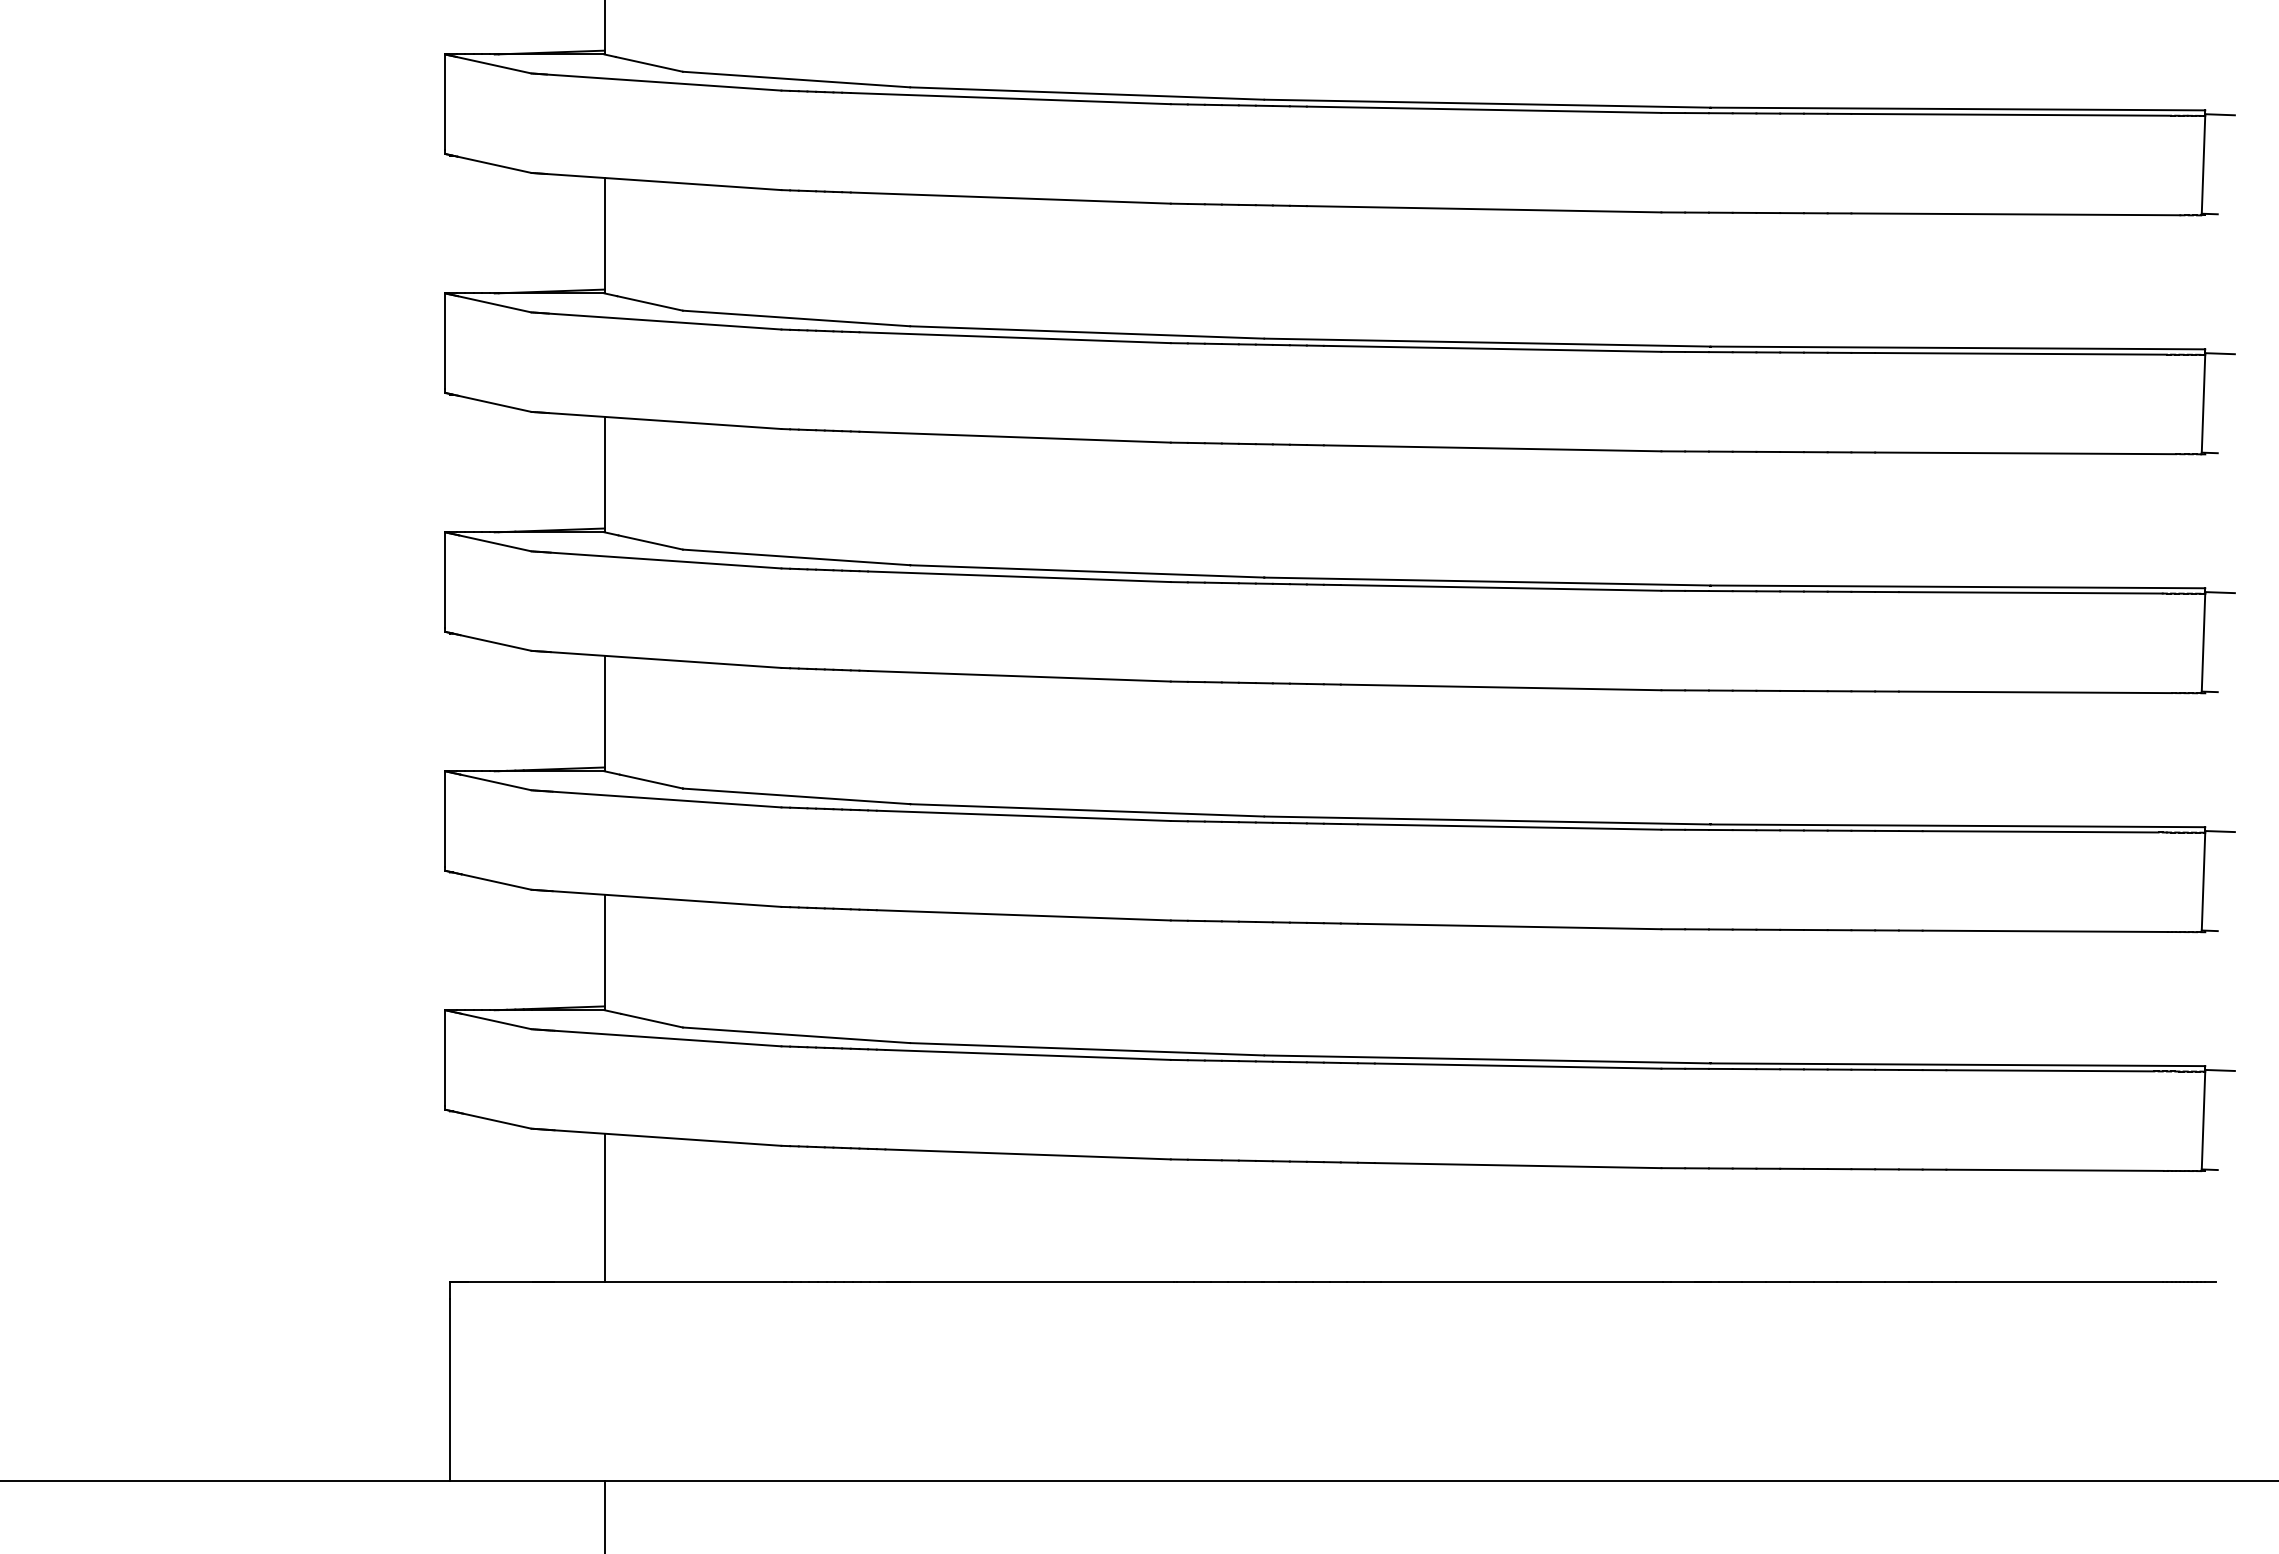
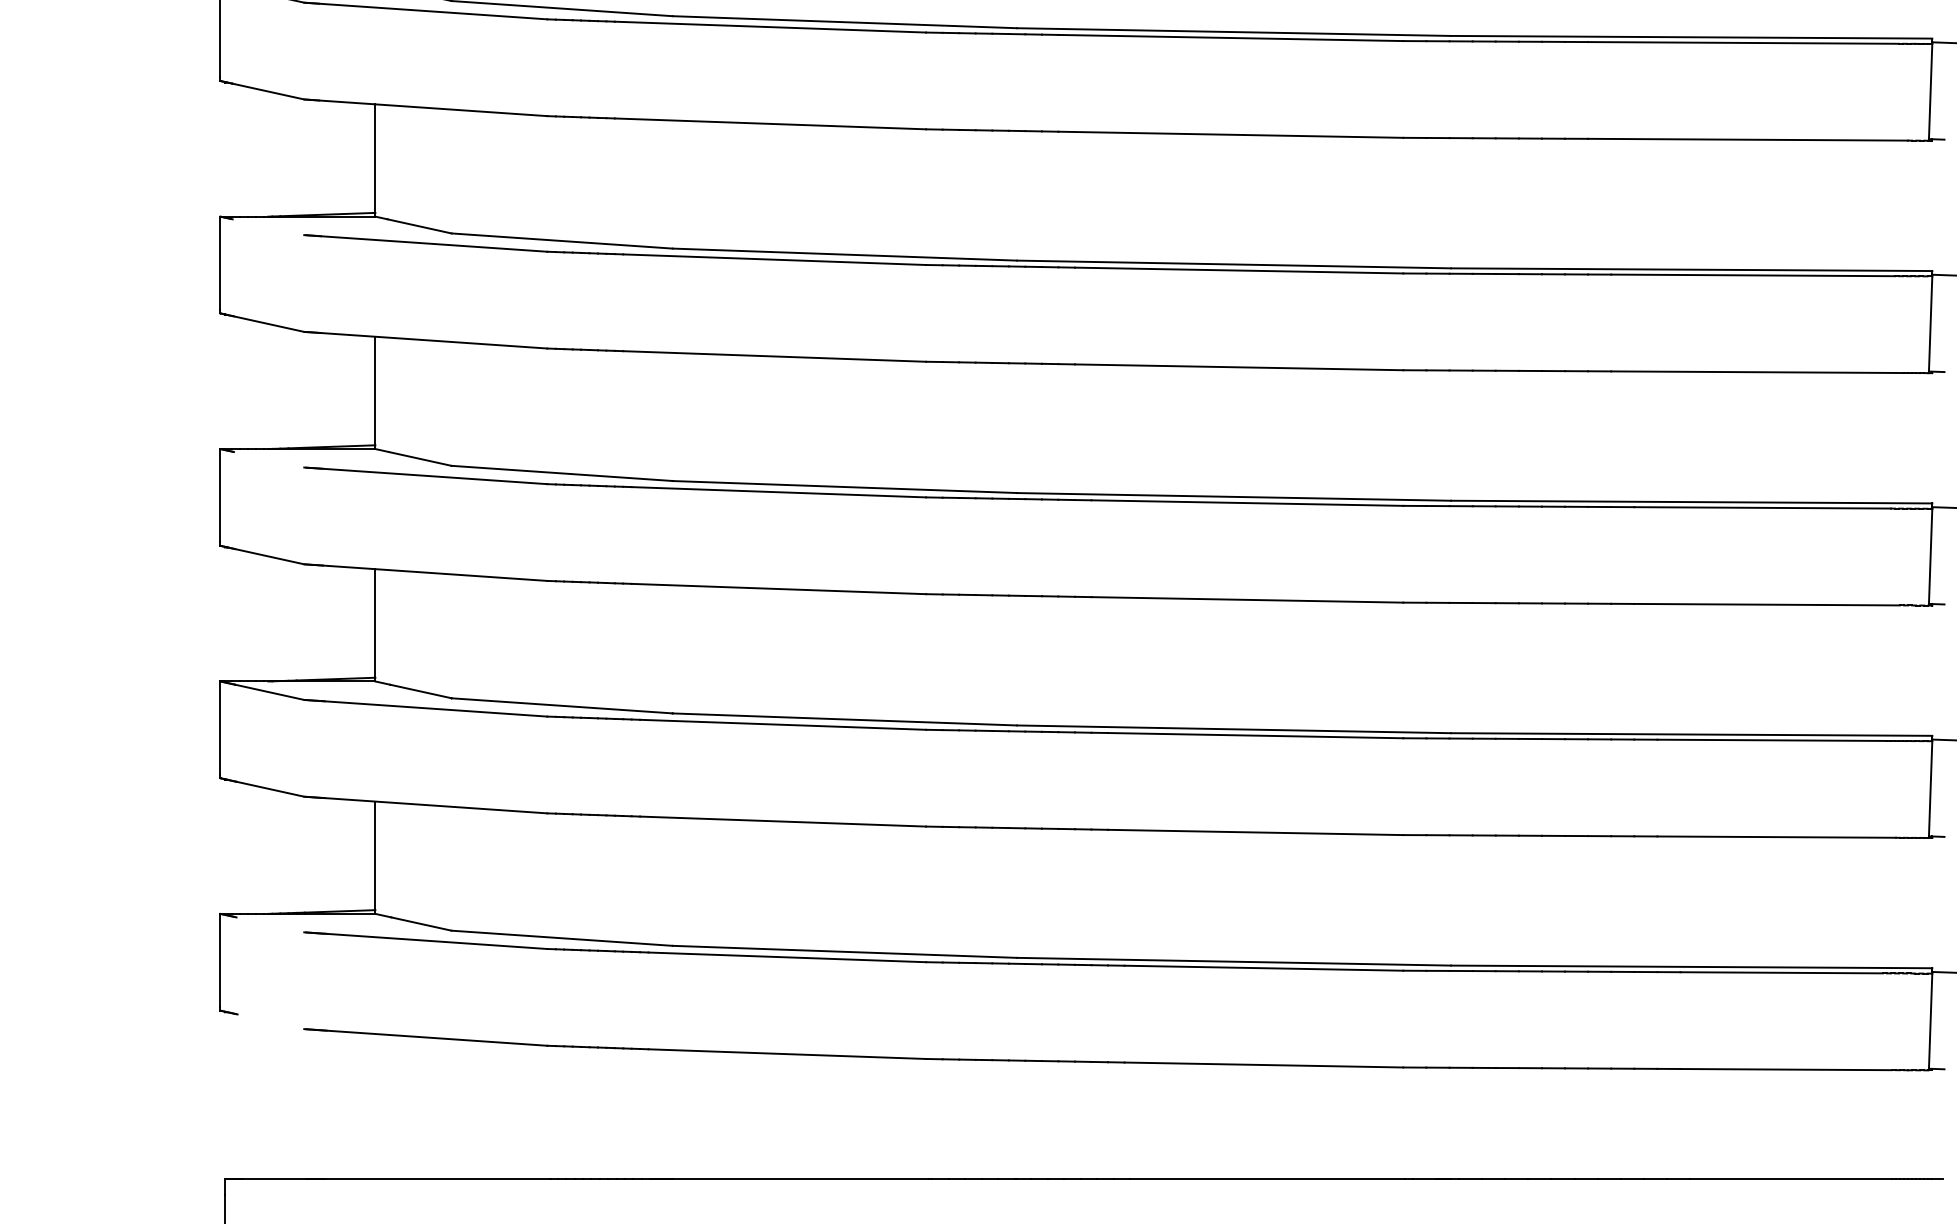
line: (494, 304) -> (268, 227), removed
line: (495, 543) -> (269, 459), removed
line: (496, 1021) -> (270, 924), removed
line: (497, 1120) -> (271, 1021), removed
line: (604, 1207) -> (375, 1105), removed

